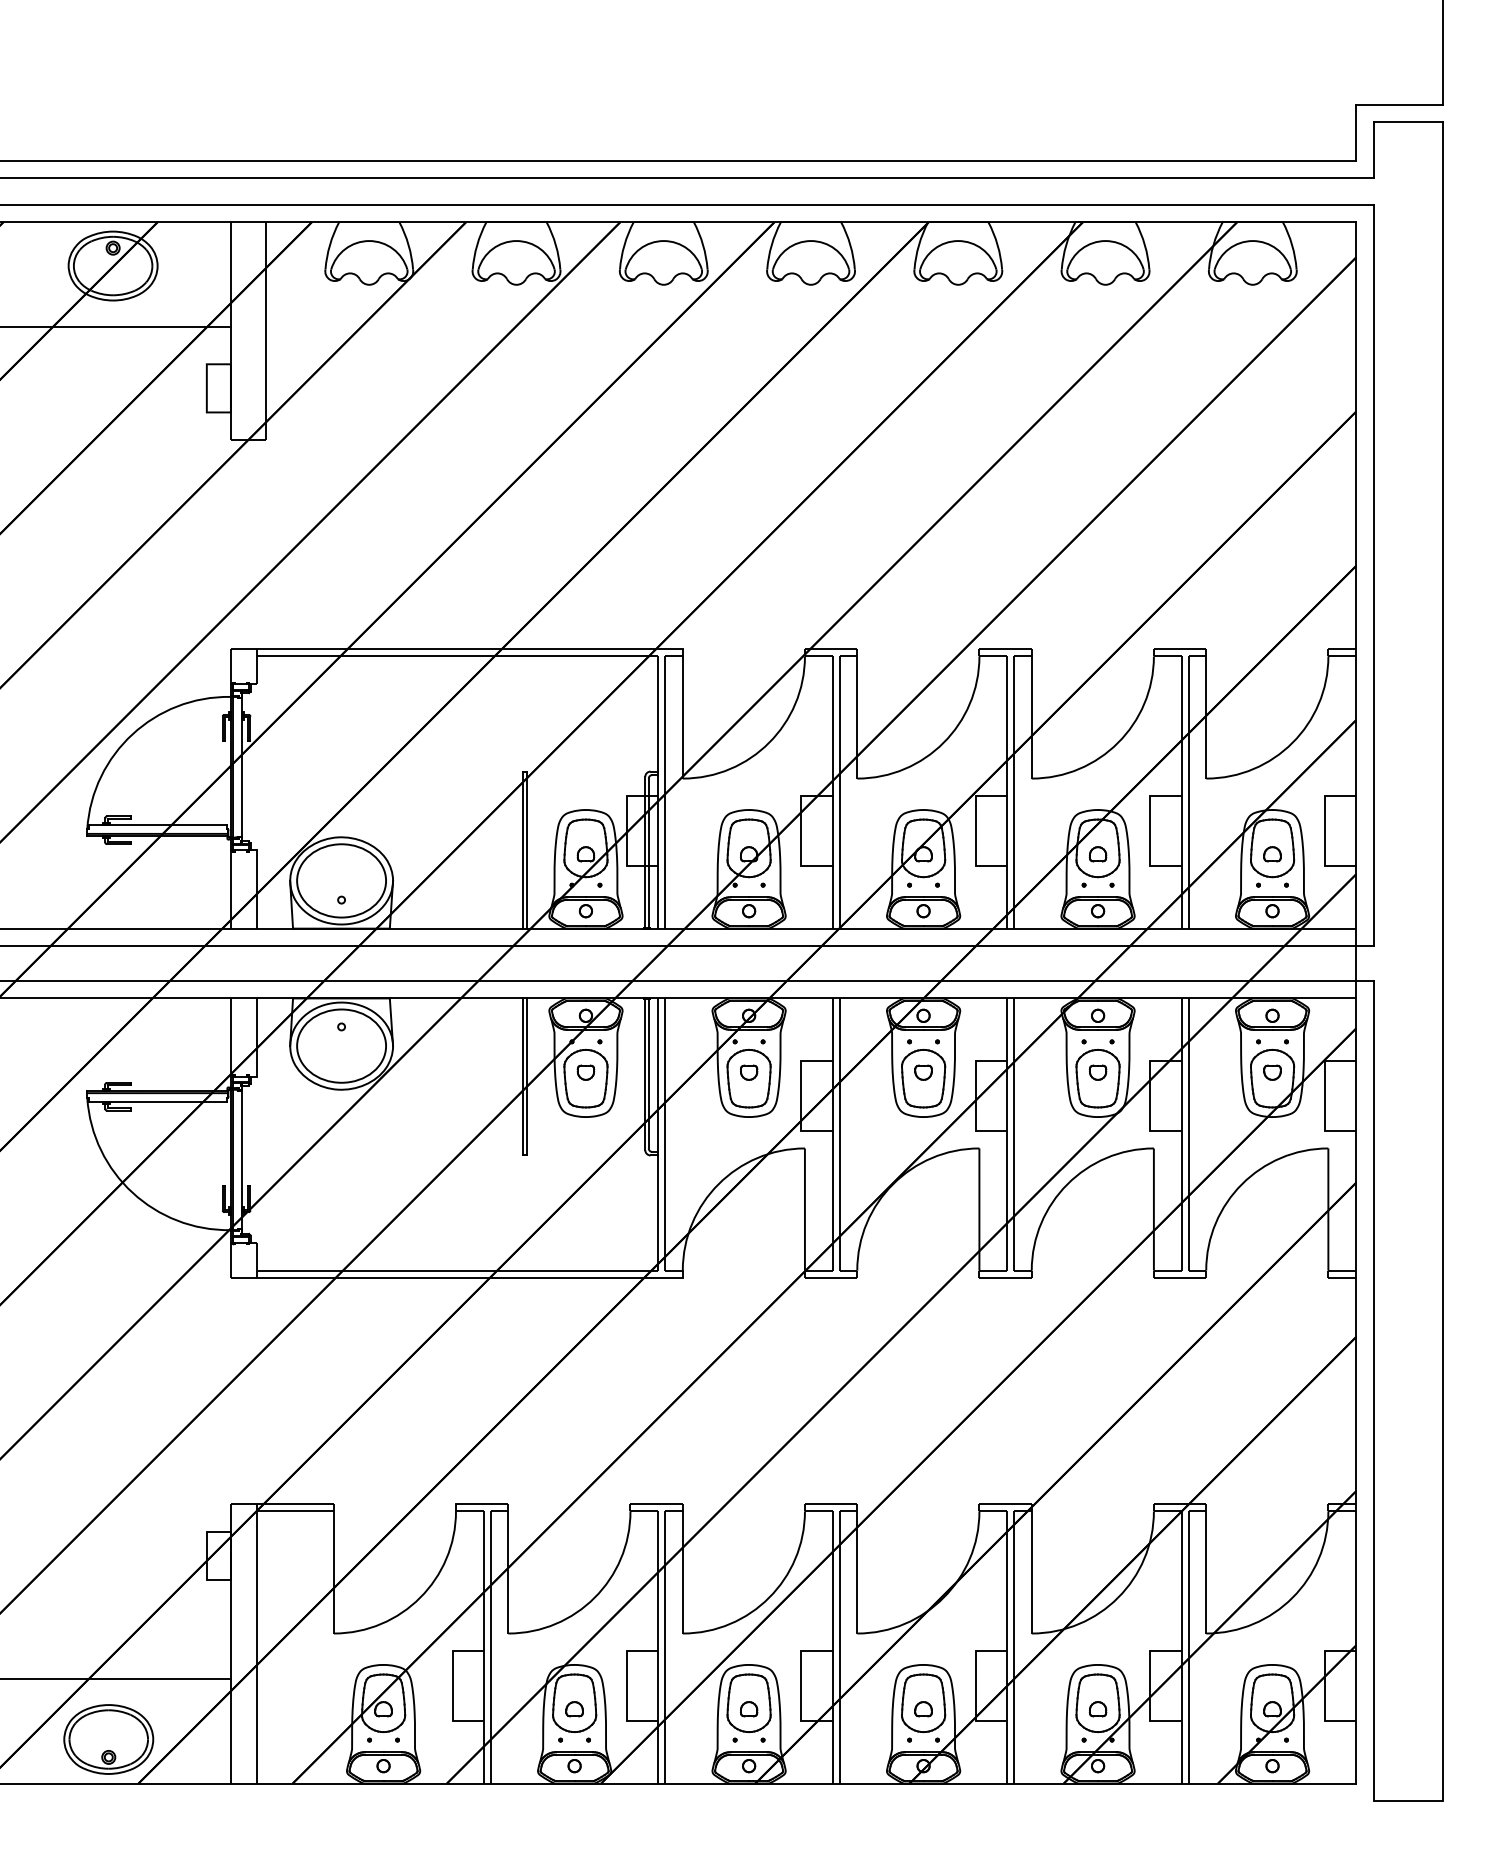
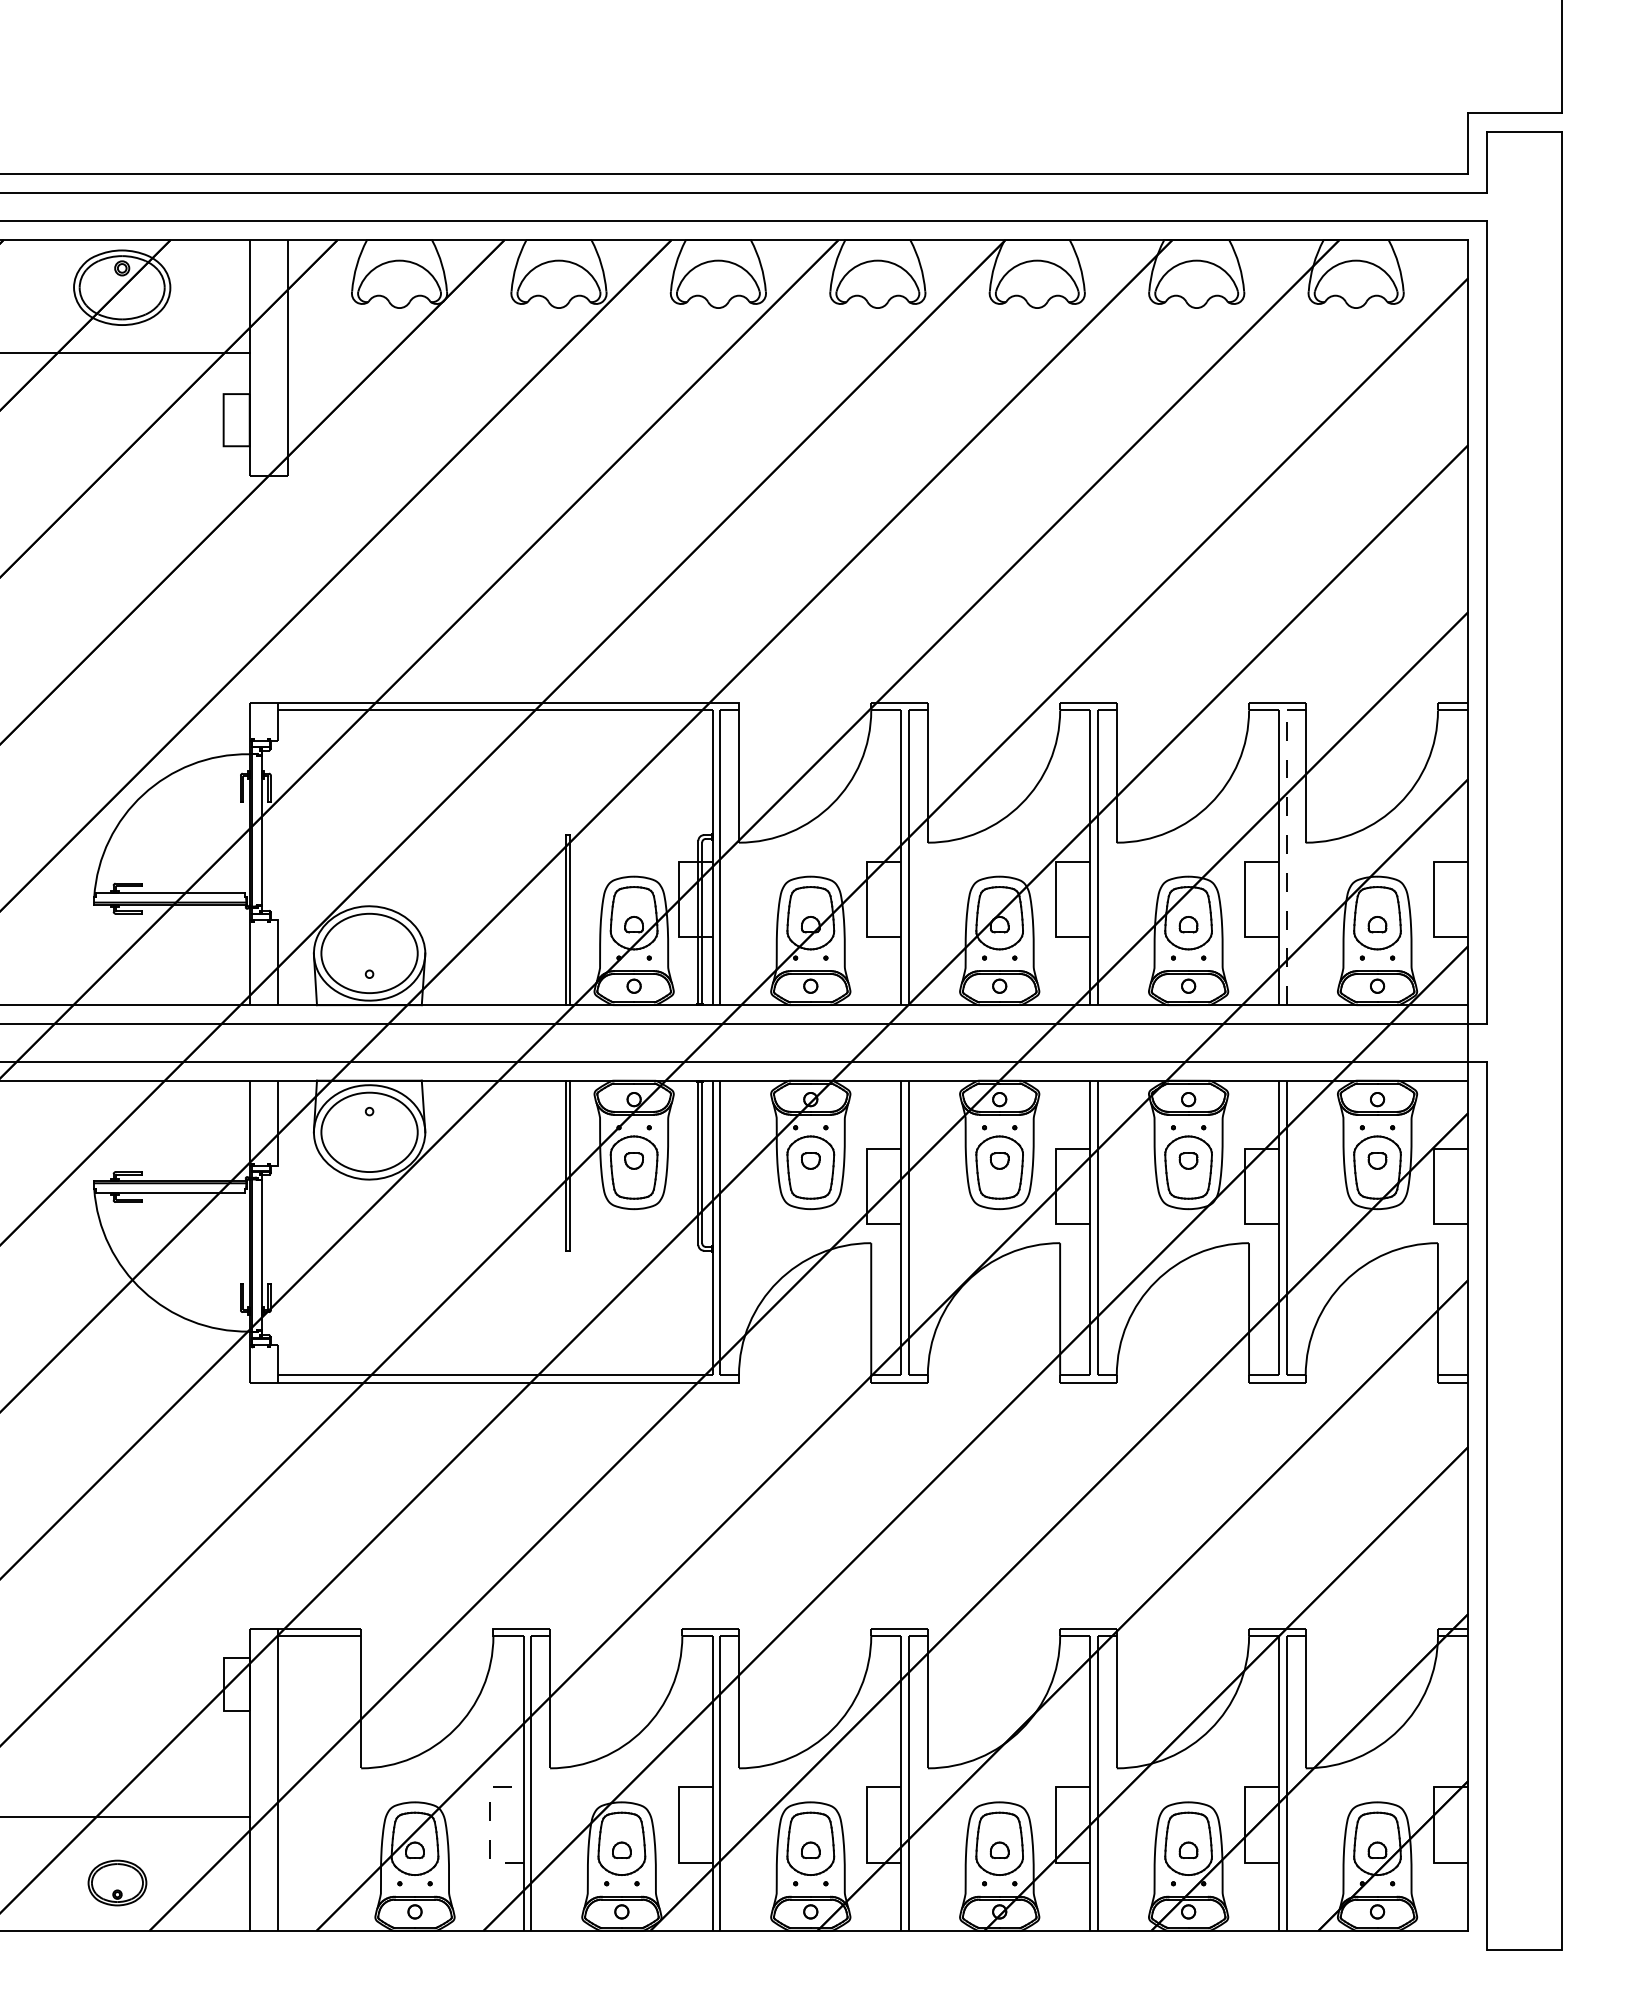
line: (1188, 792) -> (1286, 857), solid -> dashed
line: (452, 1686) -> (489, 1825), solid -> dashed
part: (108, 1738) -> (117, 1882), size x0.6

